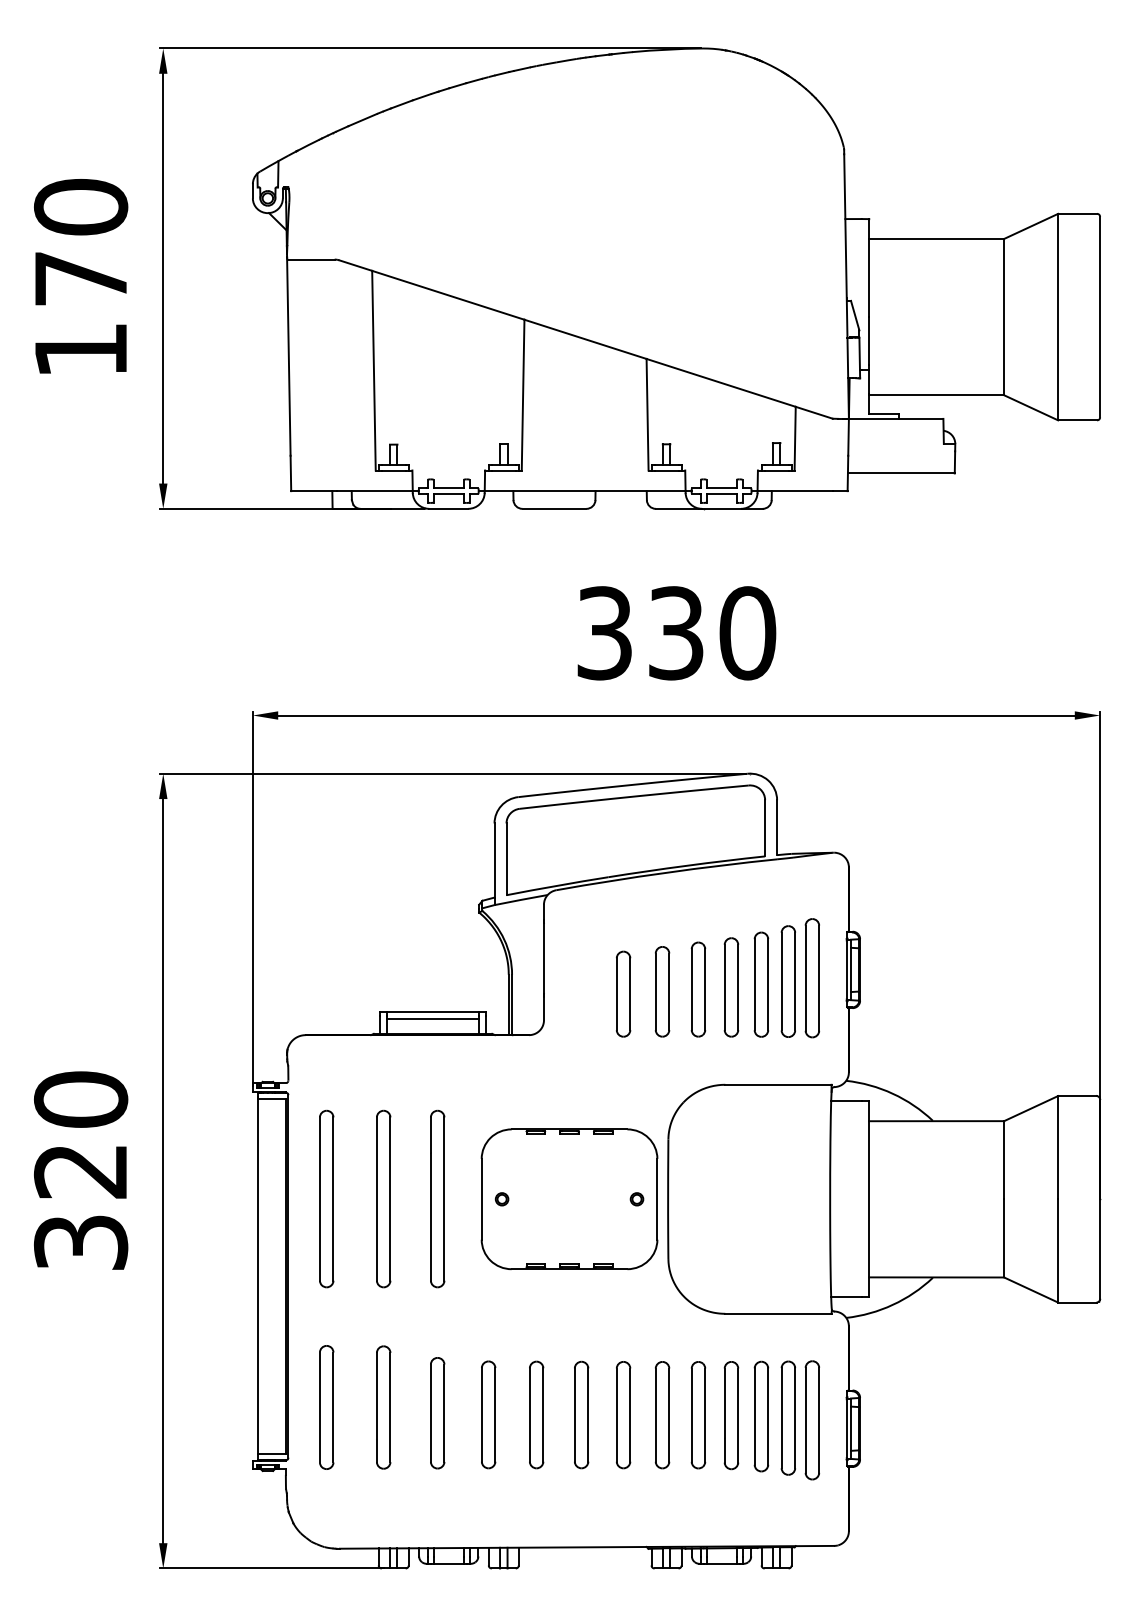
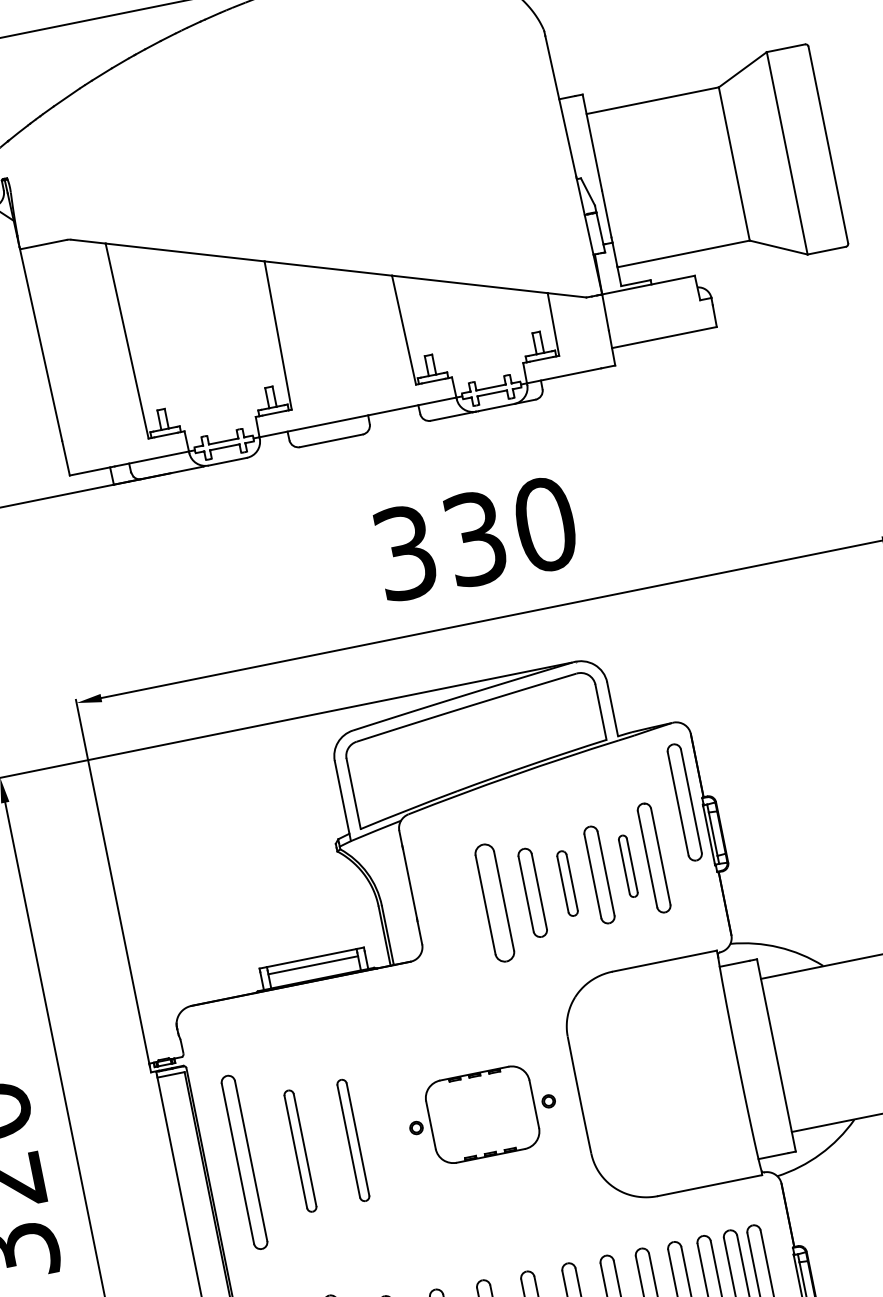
part: (811, 978) -> (683, 802), moved
part: (761, 984) -> (628, 866), size x0.6
part: (698, 989) -> (567, 883), size x0.7
part: (623, 993) -> (494, 902), size x1.4
part: (383, 1198) -> (300, 1150), size x0.7
part: (437, 1198) -> (353, 1140), size x0.7
part: (569, 1199) -> (482, 1114), size x0.6

